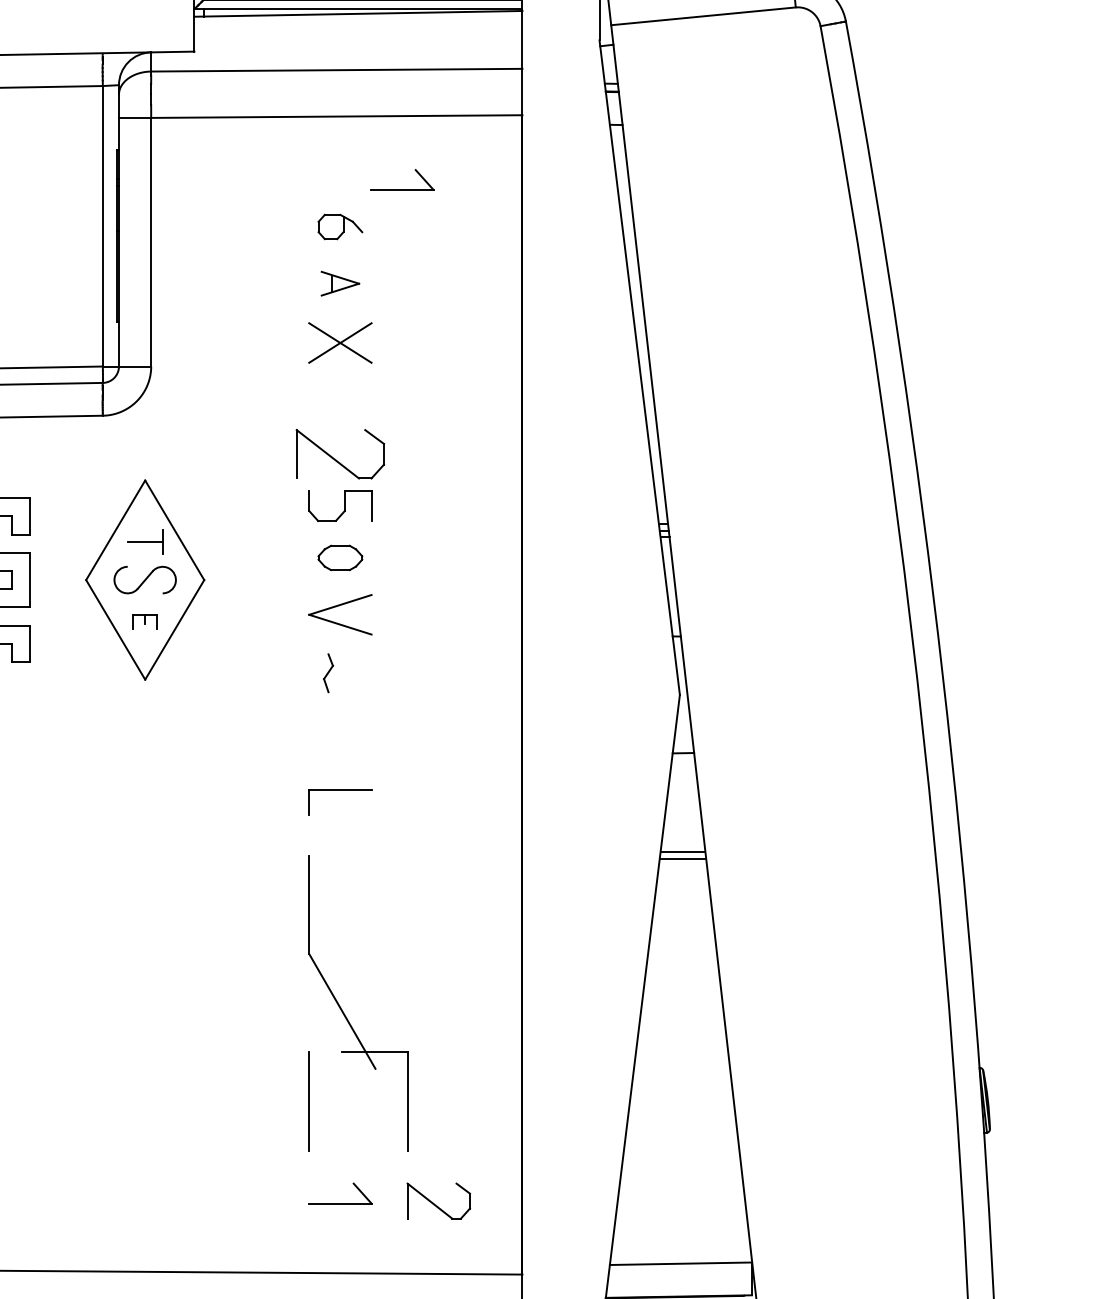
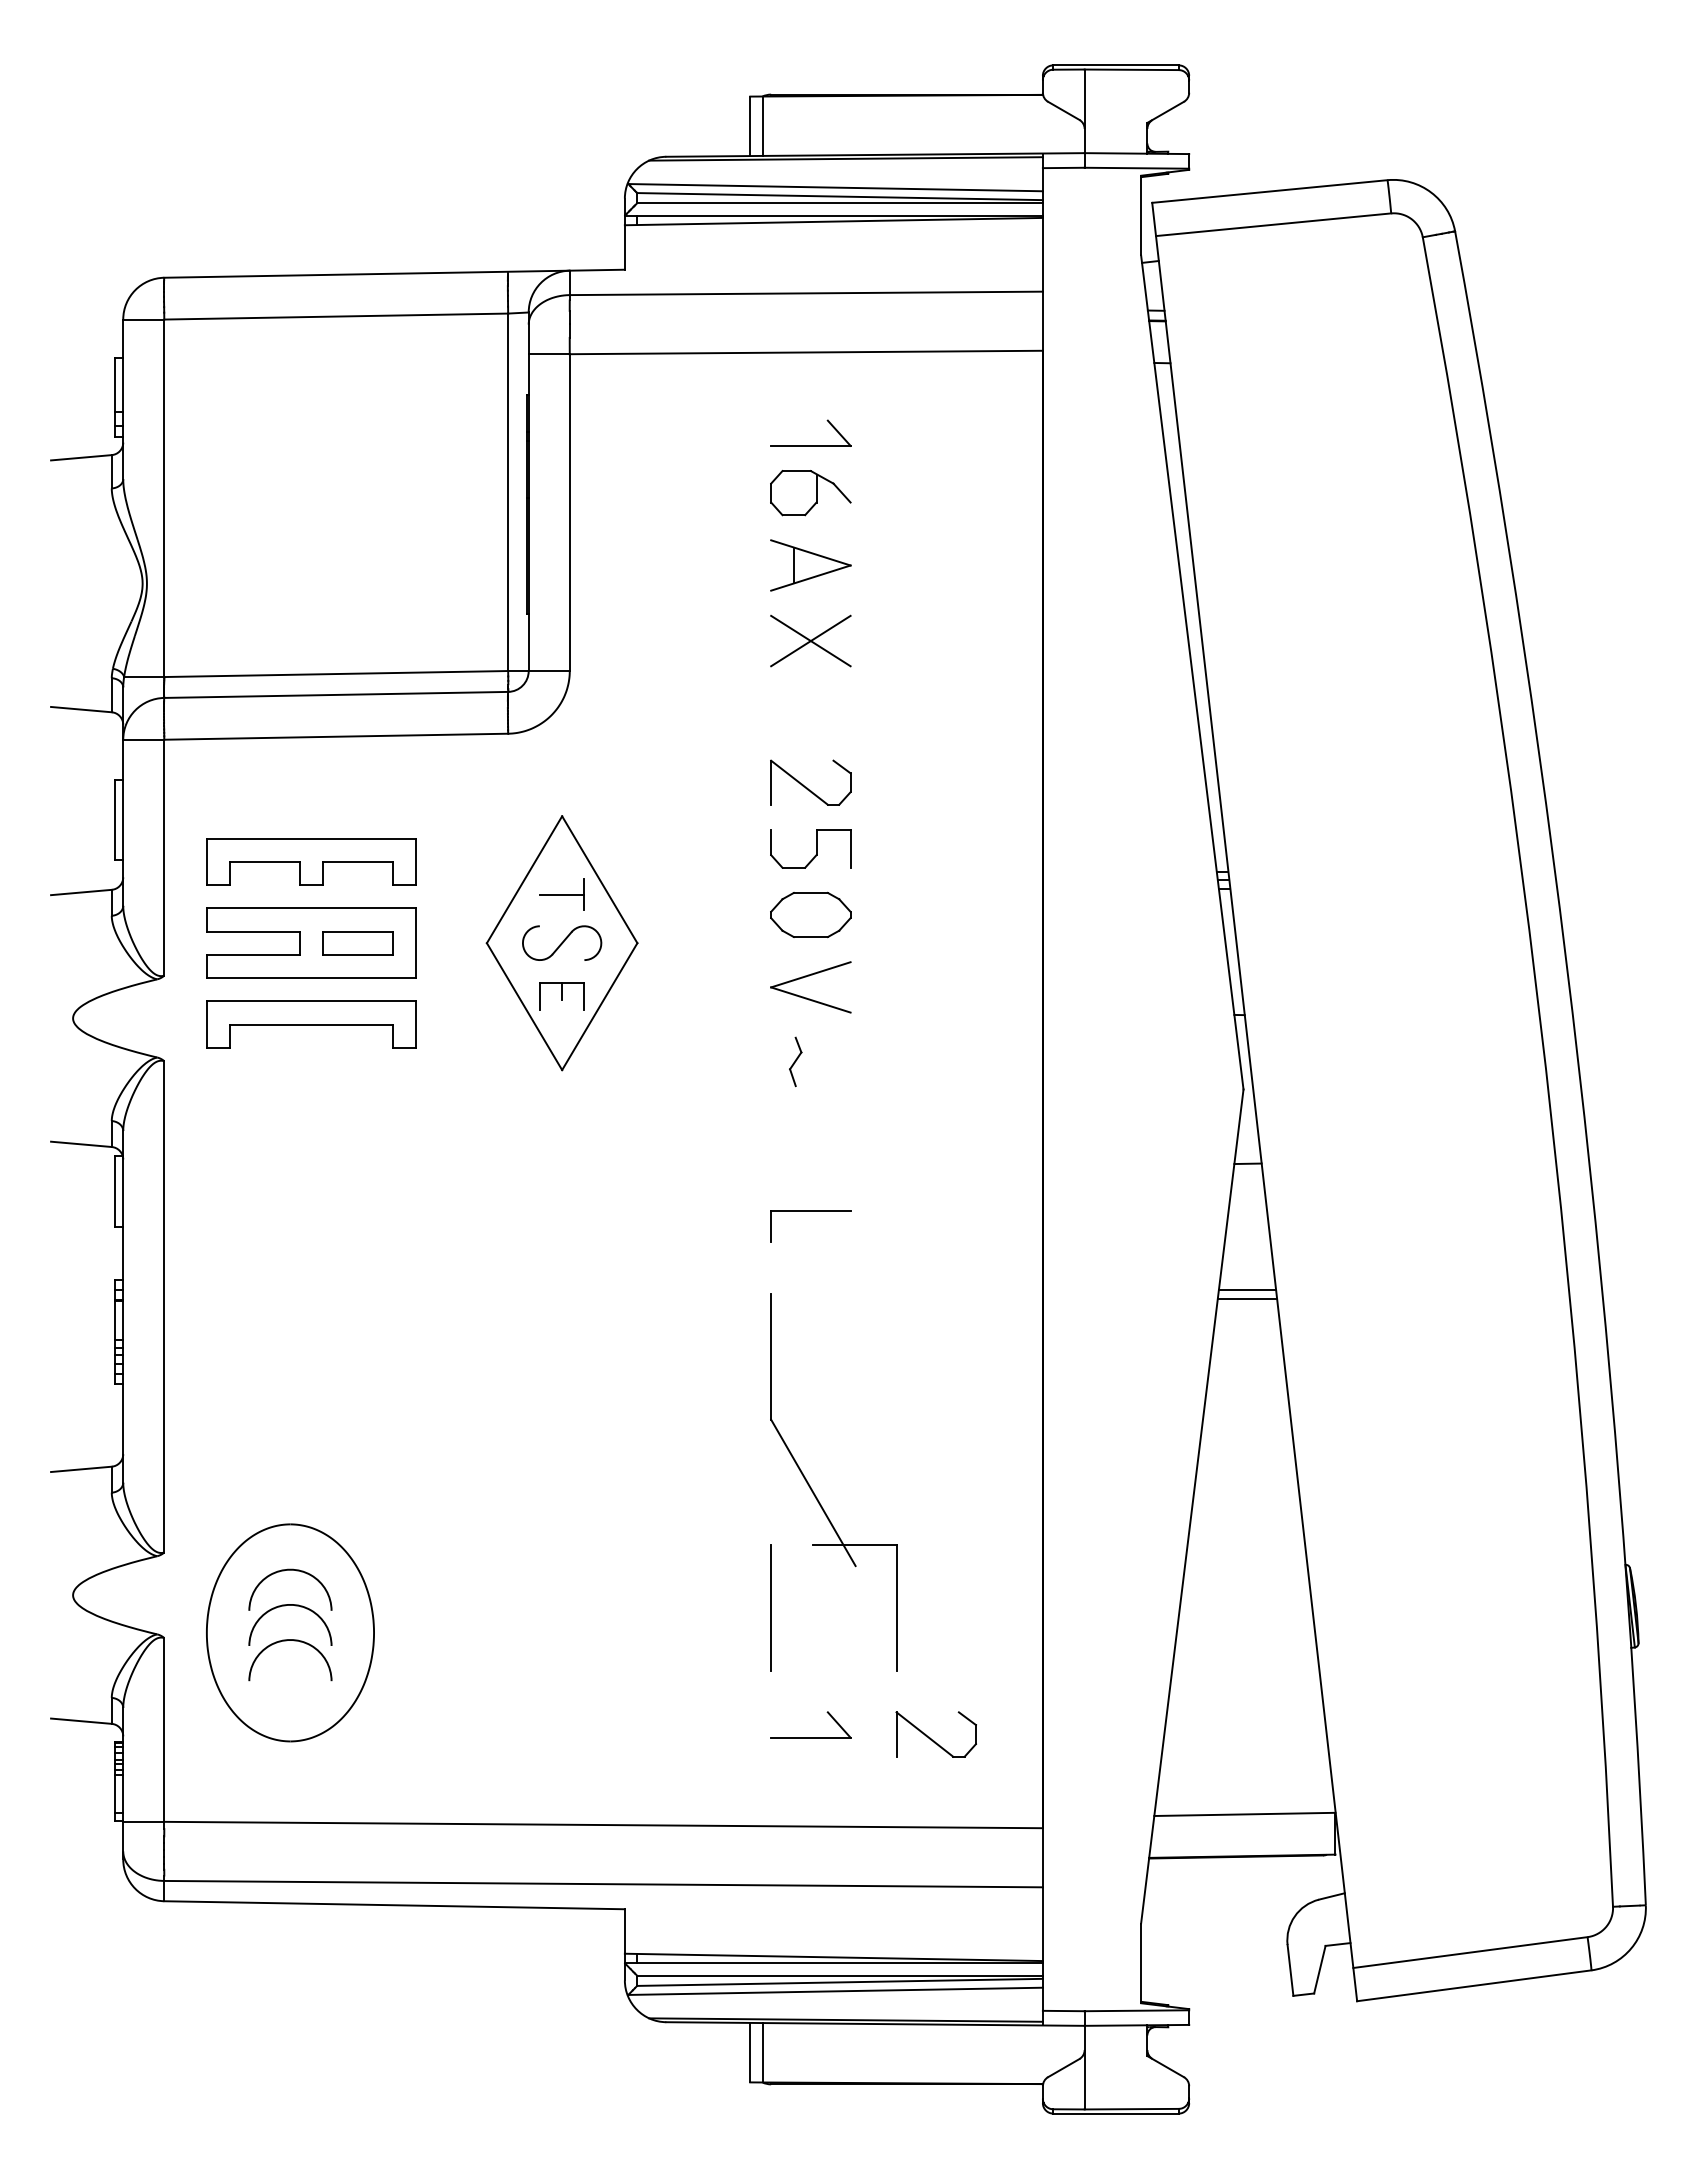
part: (402, 189) -> (810, 445), moved
part: (340, 227) -> (810, 493), size x1.43
part: (340, 283) -> (810, 565), size x1.67
part: (340, 454) -> (810, 782), size x0.71
part: (340, 557) -> (810, 914), size x1.43
part: (144, 621) -> (561, 996), size x1.43

